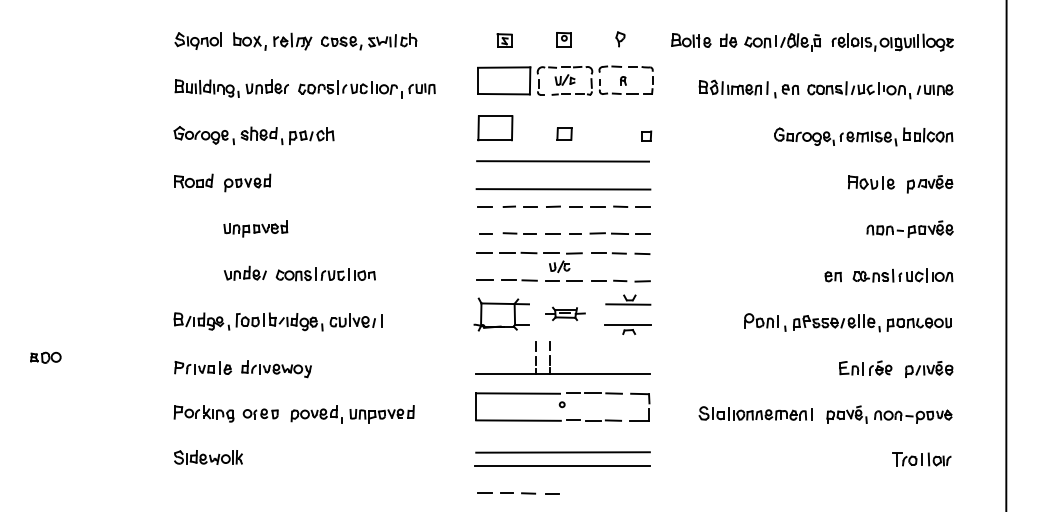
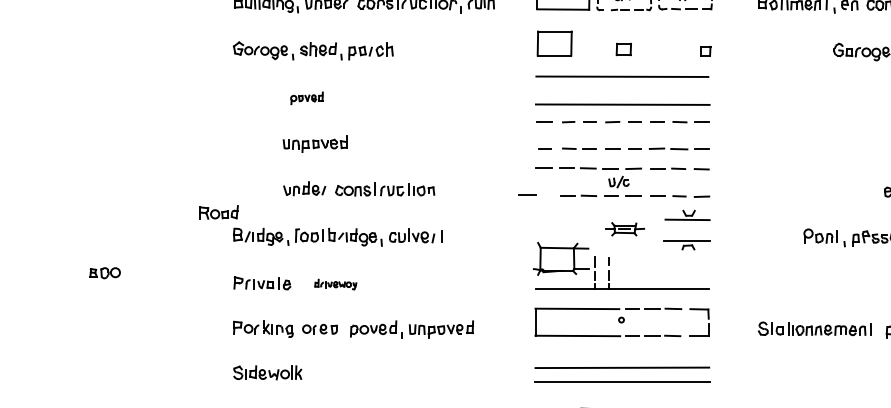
part: (193, 180) -> (218, 211), moved
part: (247, 182) -> (306, 97), size x0.7
line: (484, 279) -> (526, 193), moved
part: (501, 314) -> (560, 258), moved
part: (276, 369) -> (335, 284), size x0.6

